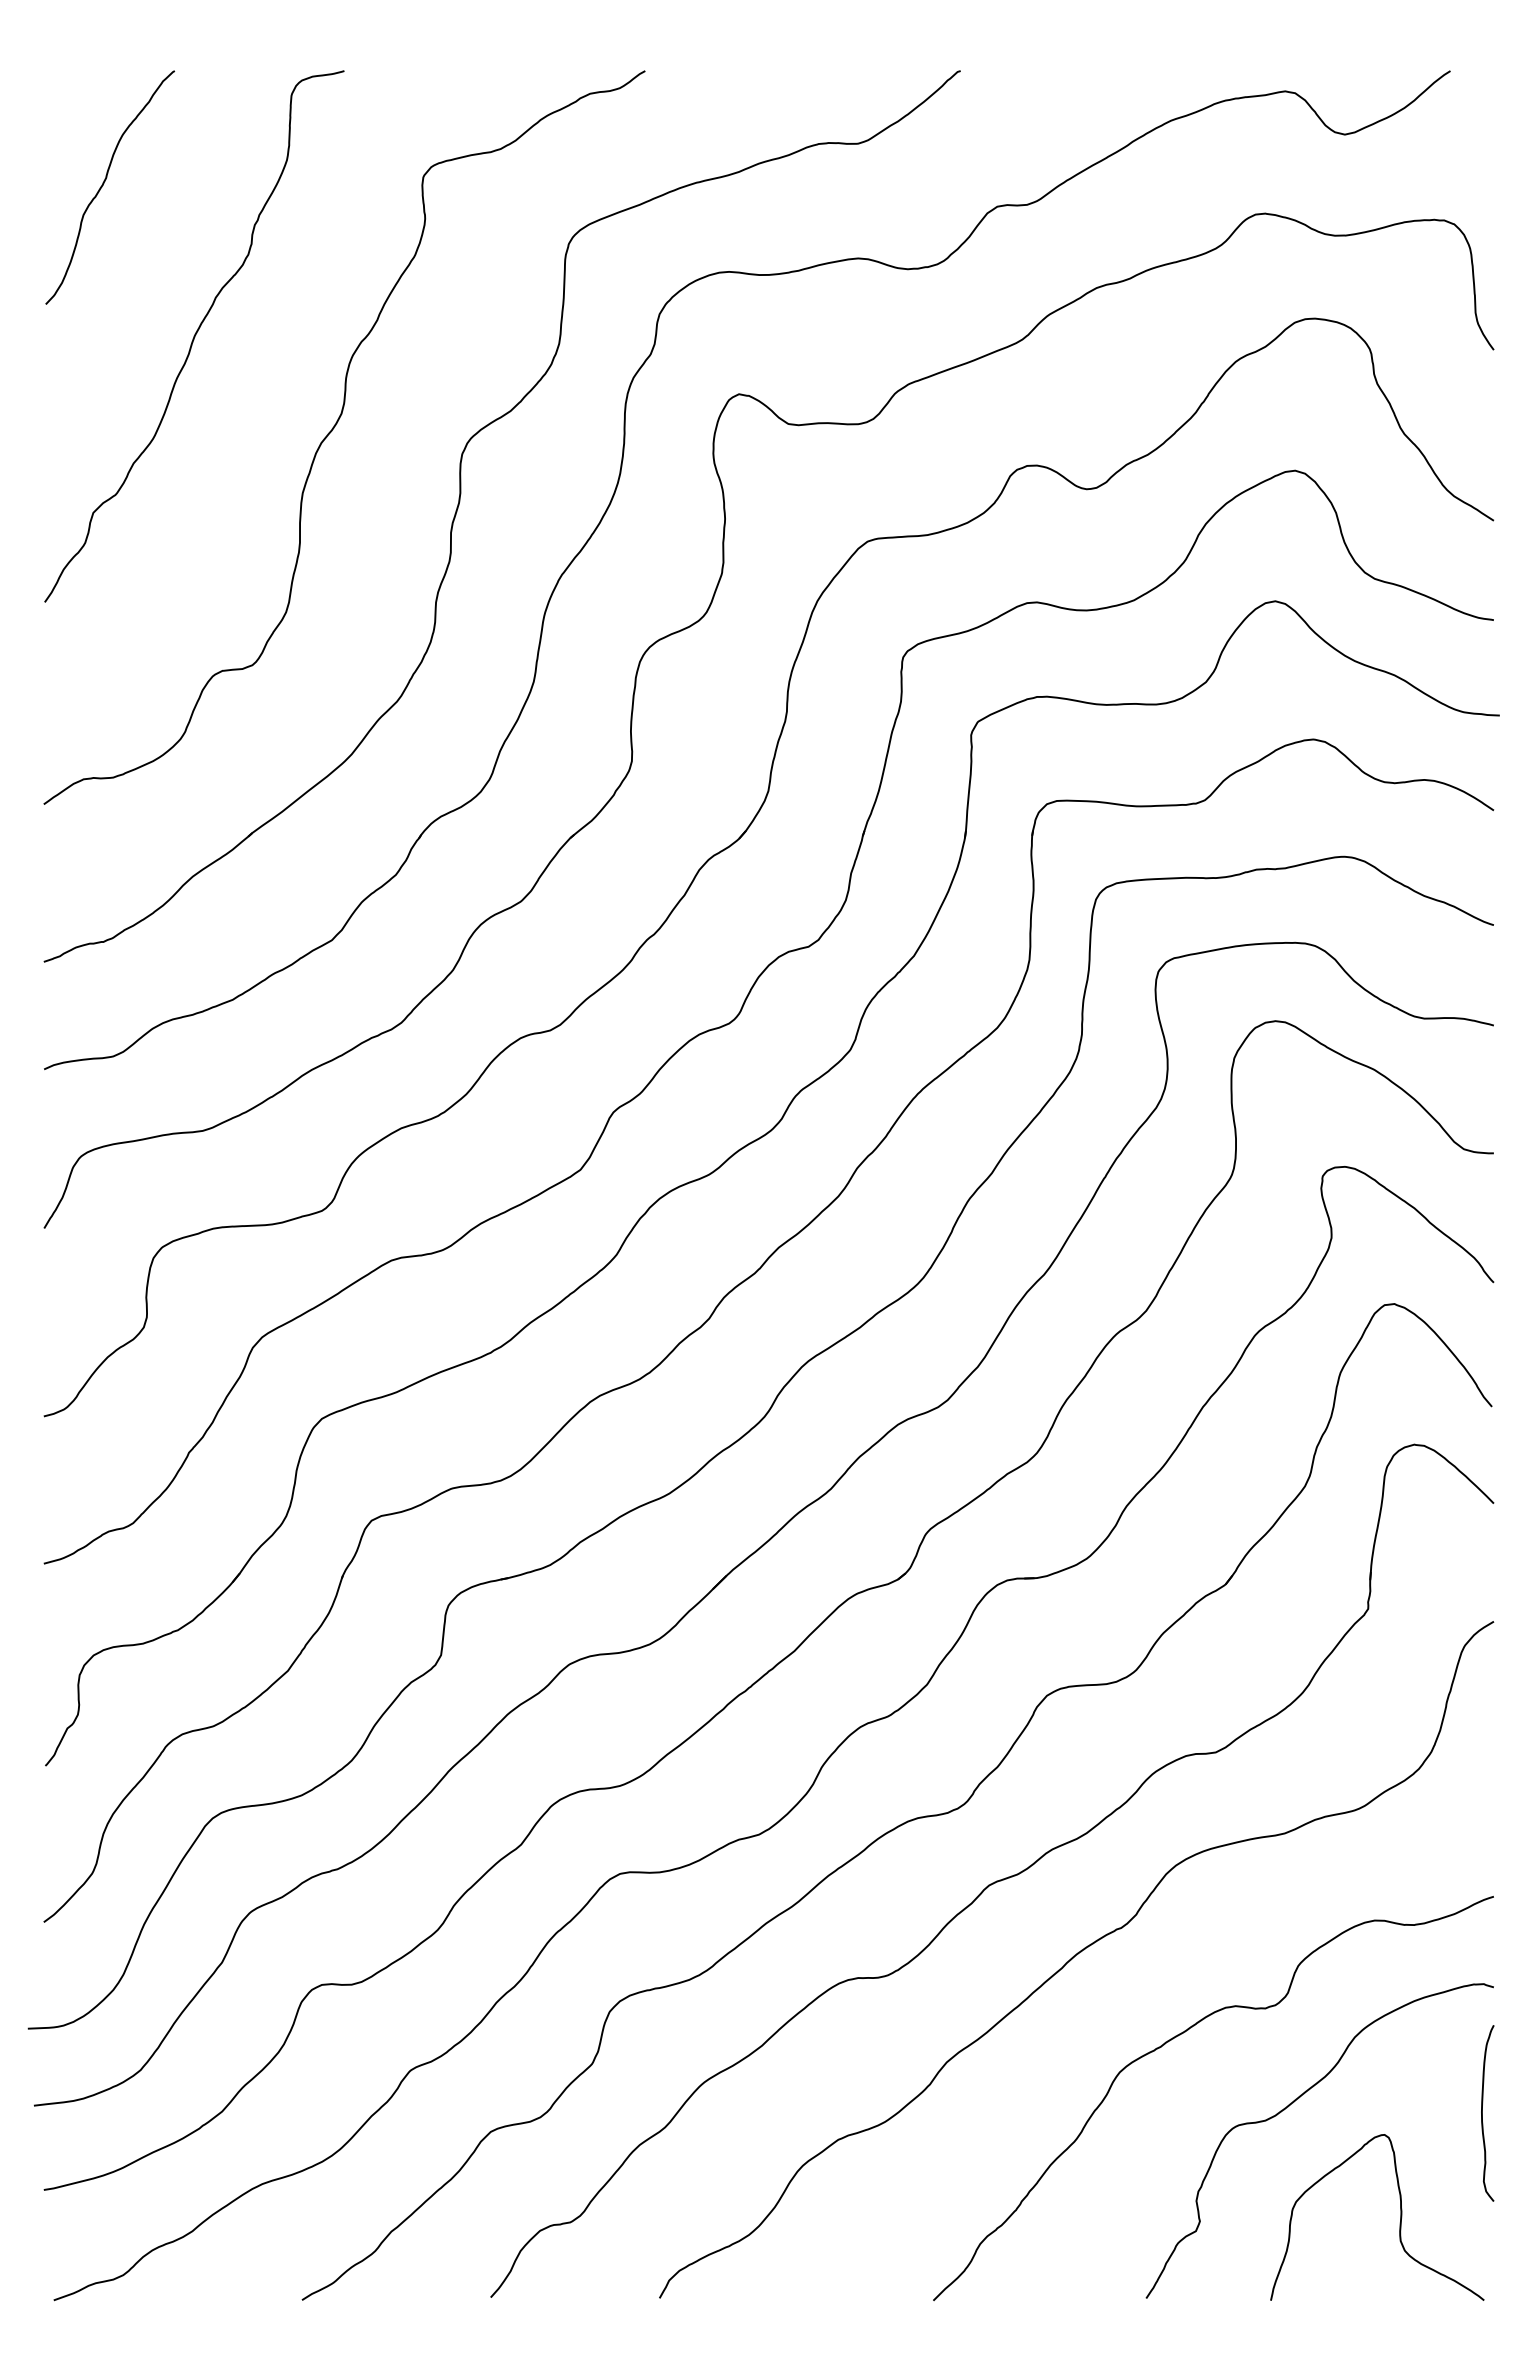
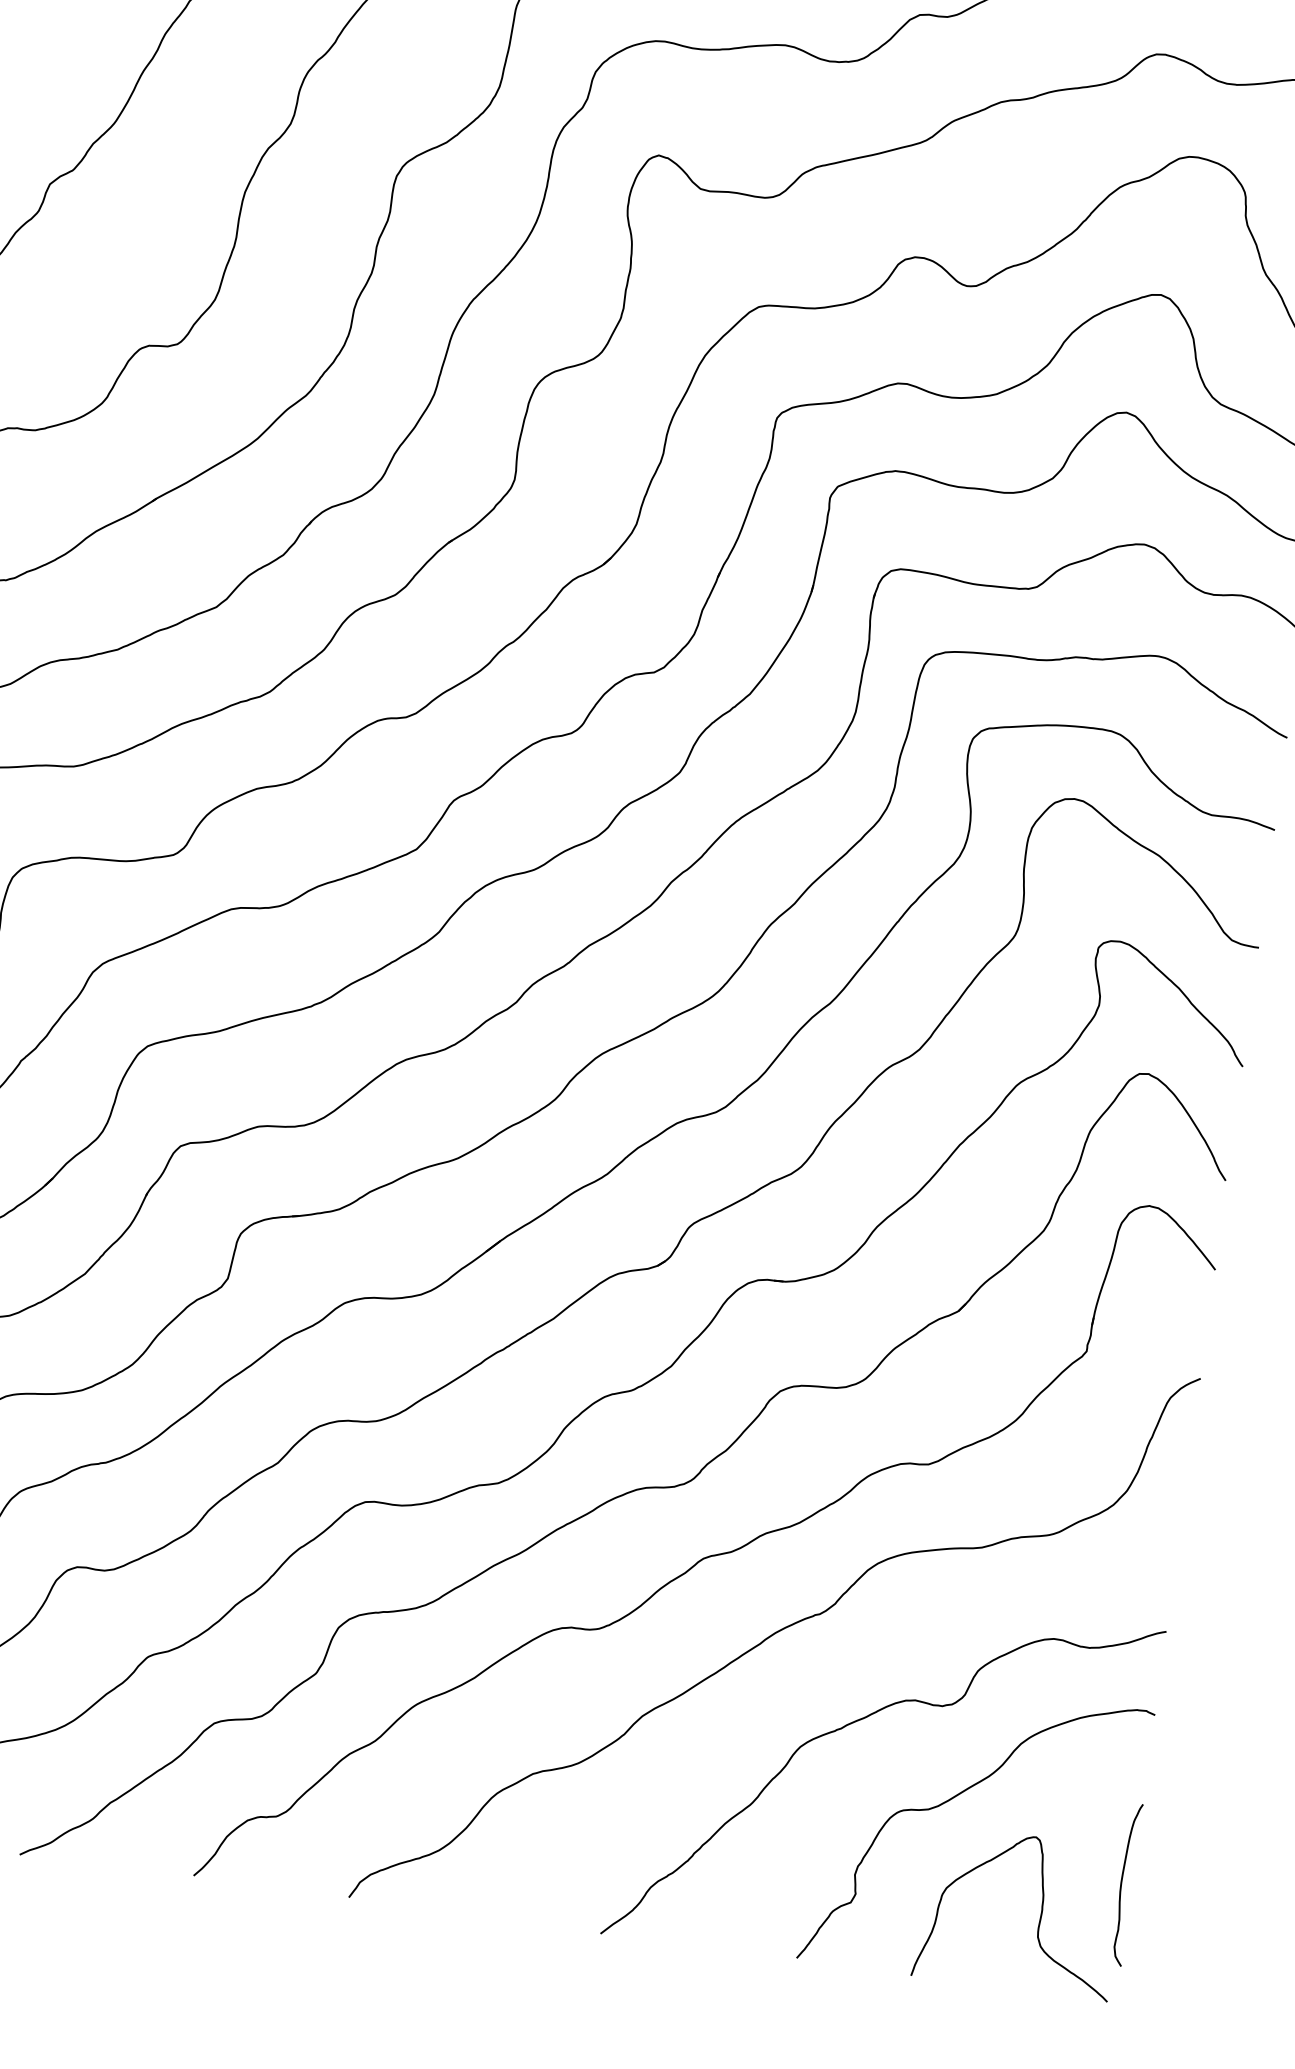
curve: (1482, 2113) -> (1121, 1884), moved

